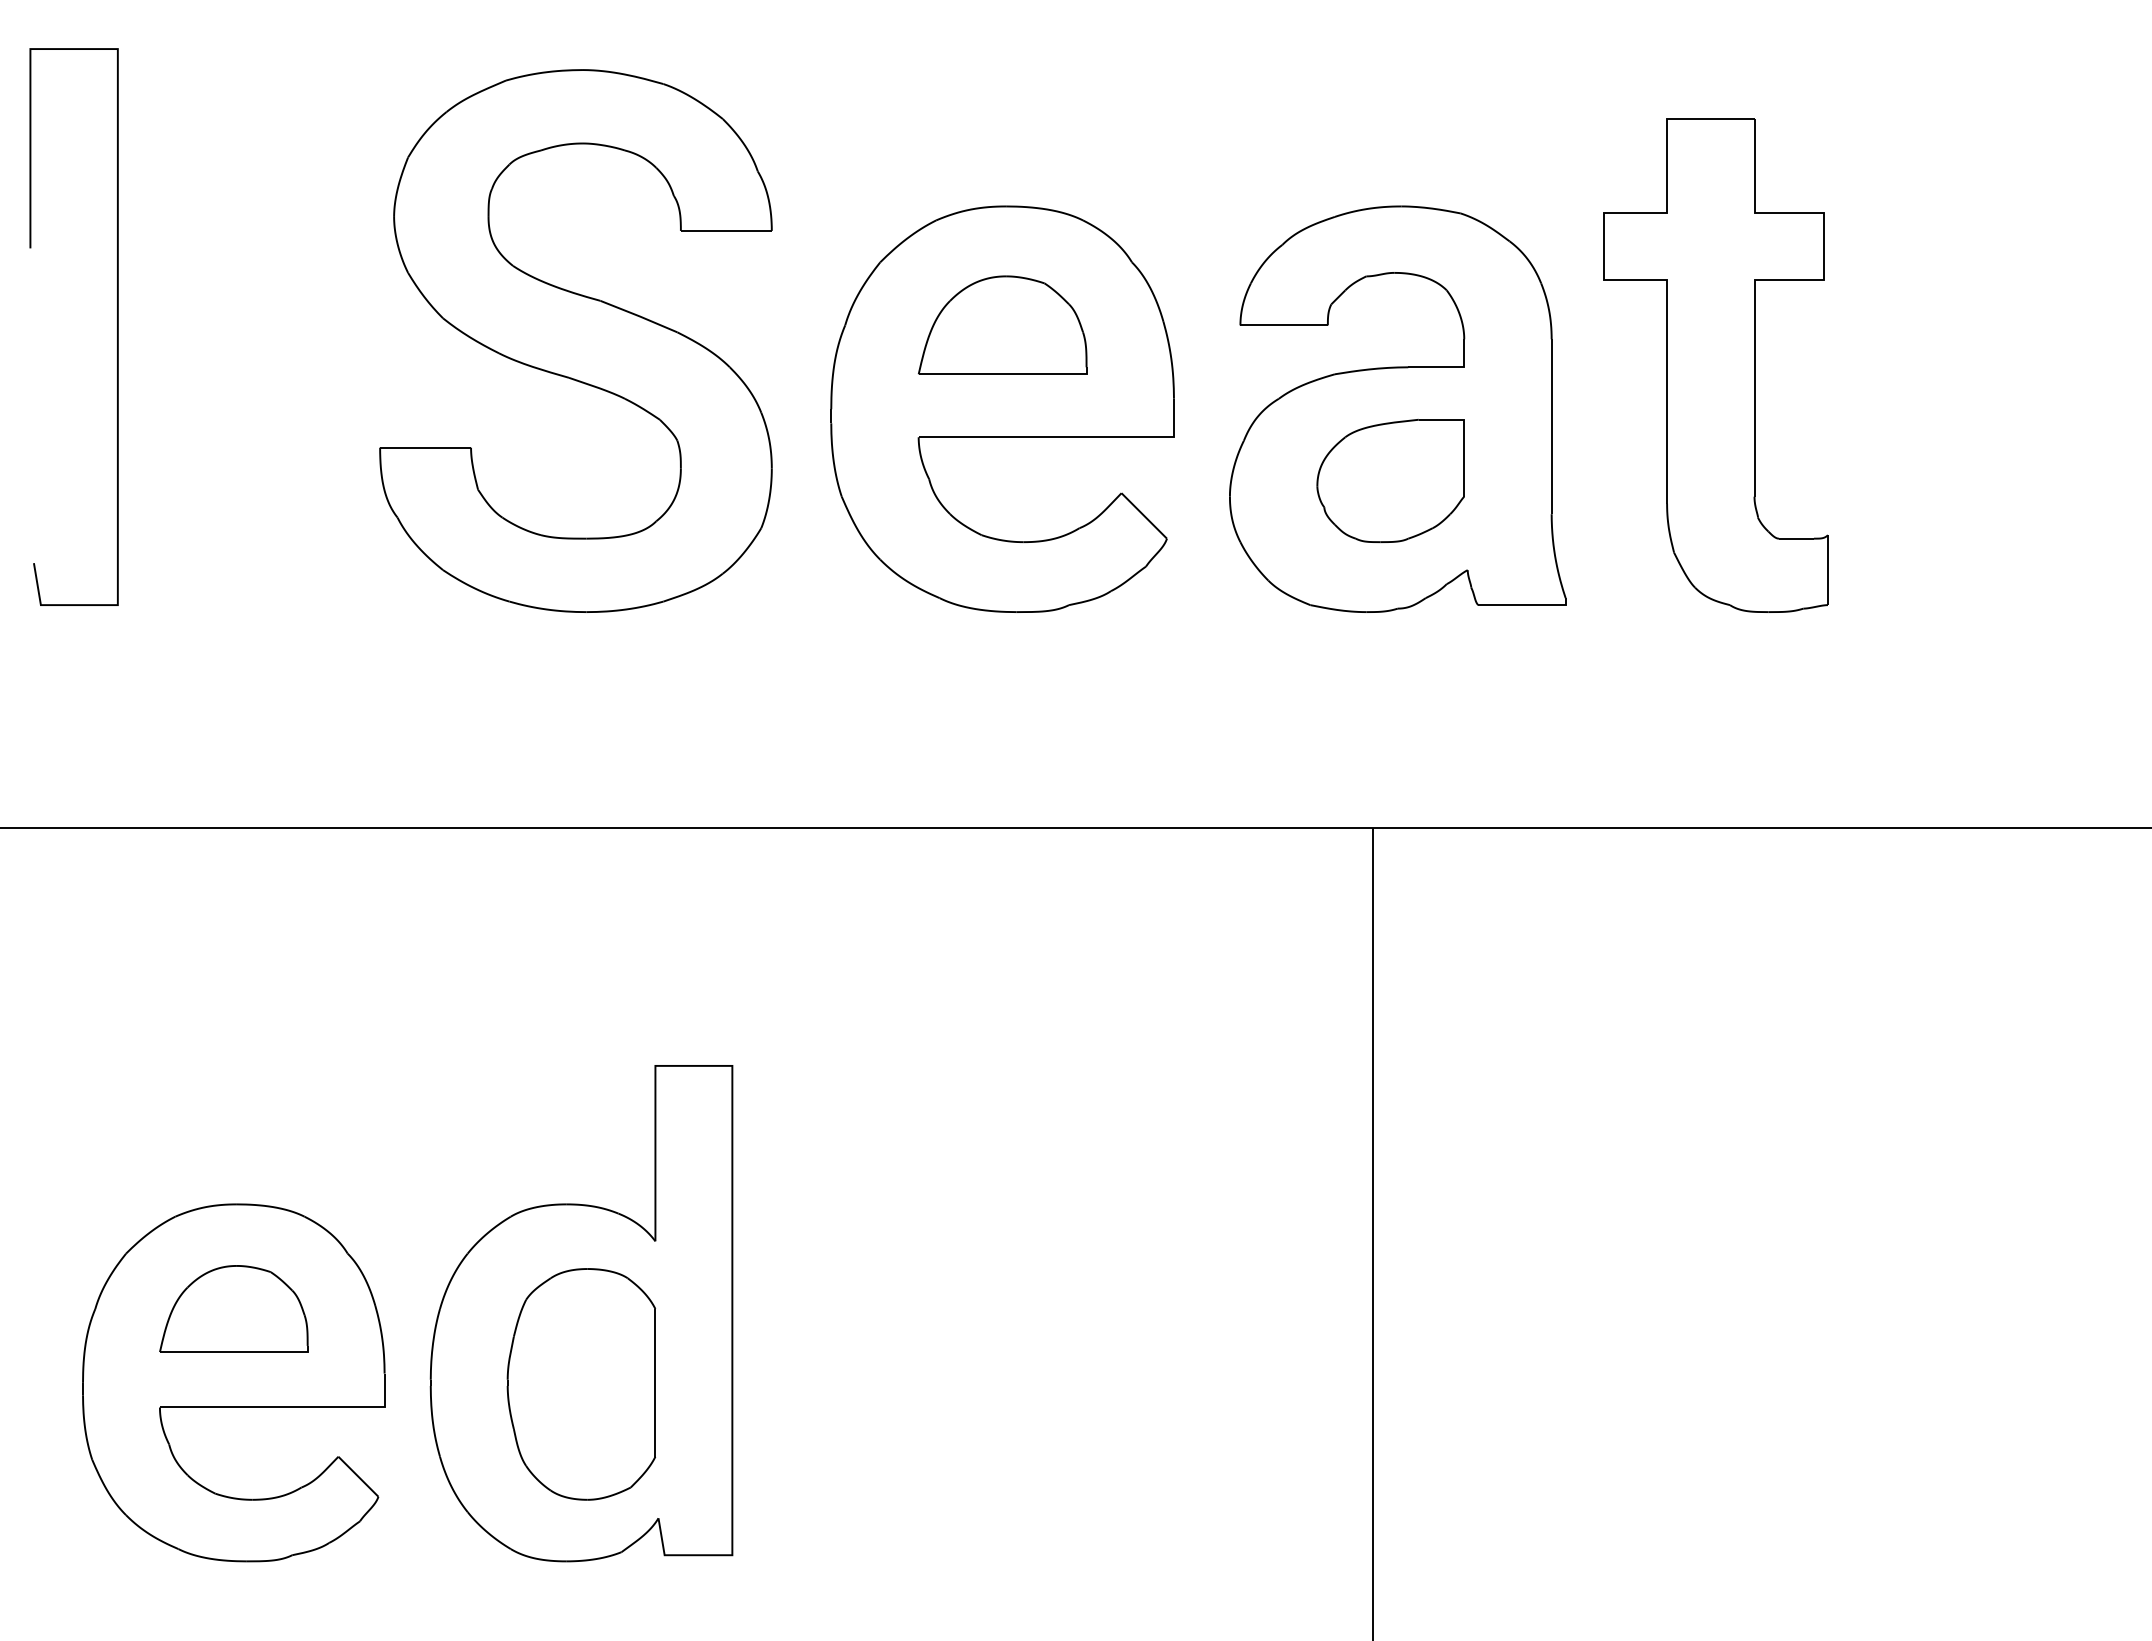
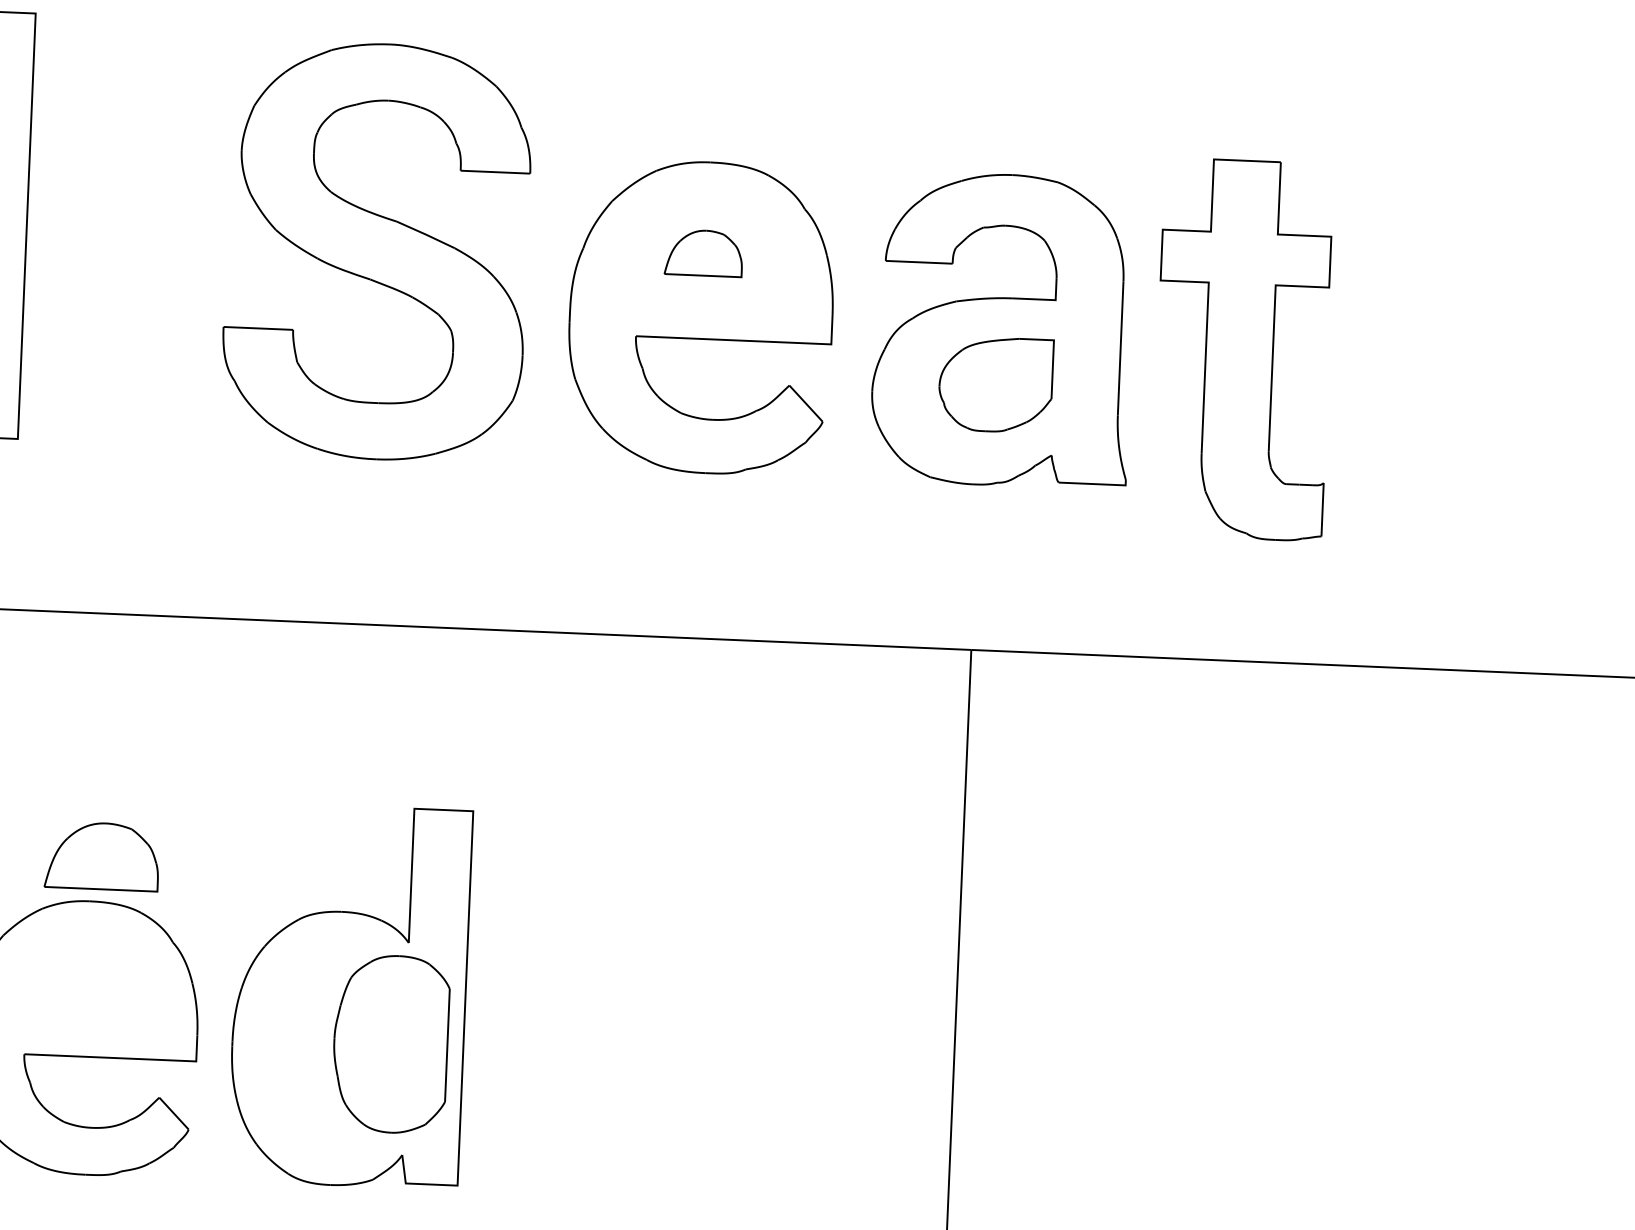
part: (1002, 324) -> (703, 252), size x0.6
part: (1715, 365) -> (1243, 349), moved
part: (233, 1308) -> (102, 855), moved
part: (580, 1384) -> (390, 1044), moved

